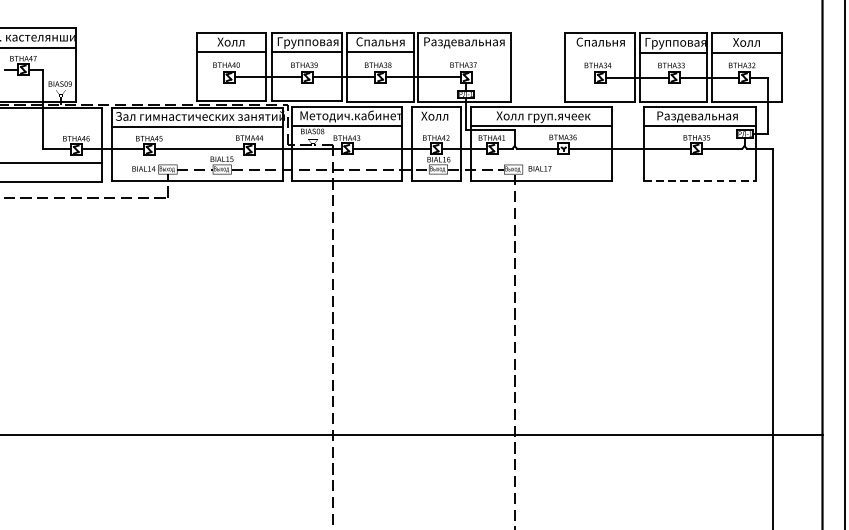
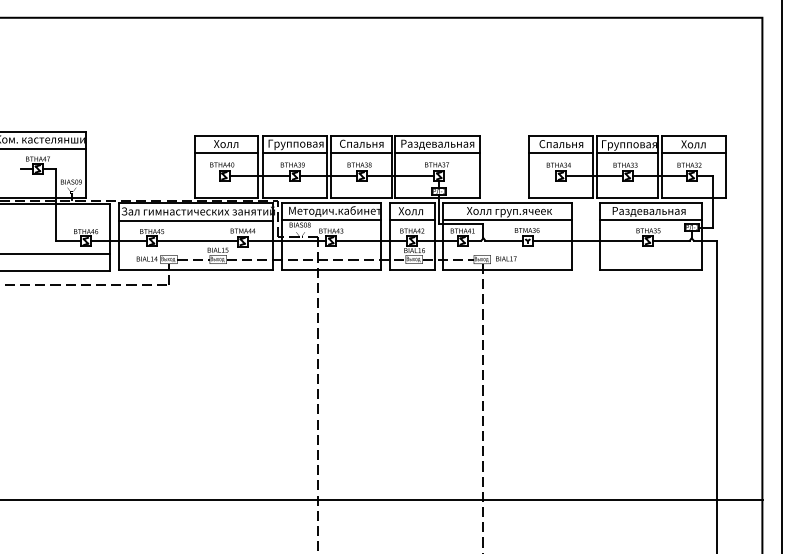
line: (464, 52) -> (437, 153), added
line: (599, 52) -> (560, 153), added
line: (436, 126) -> (412, 220), added
line: (700, 180) -> (651, 269), dashed -> solid

